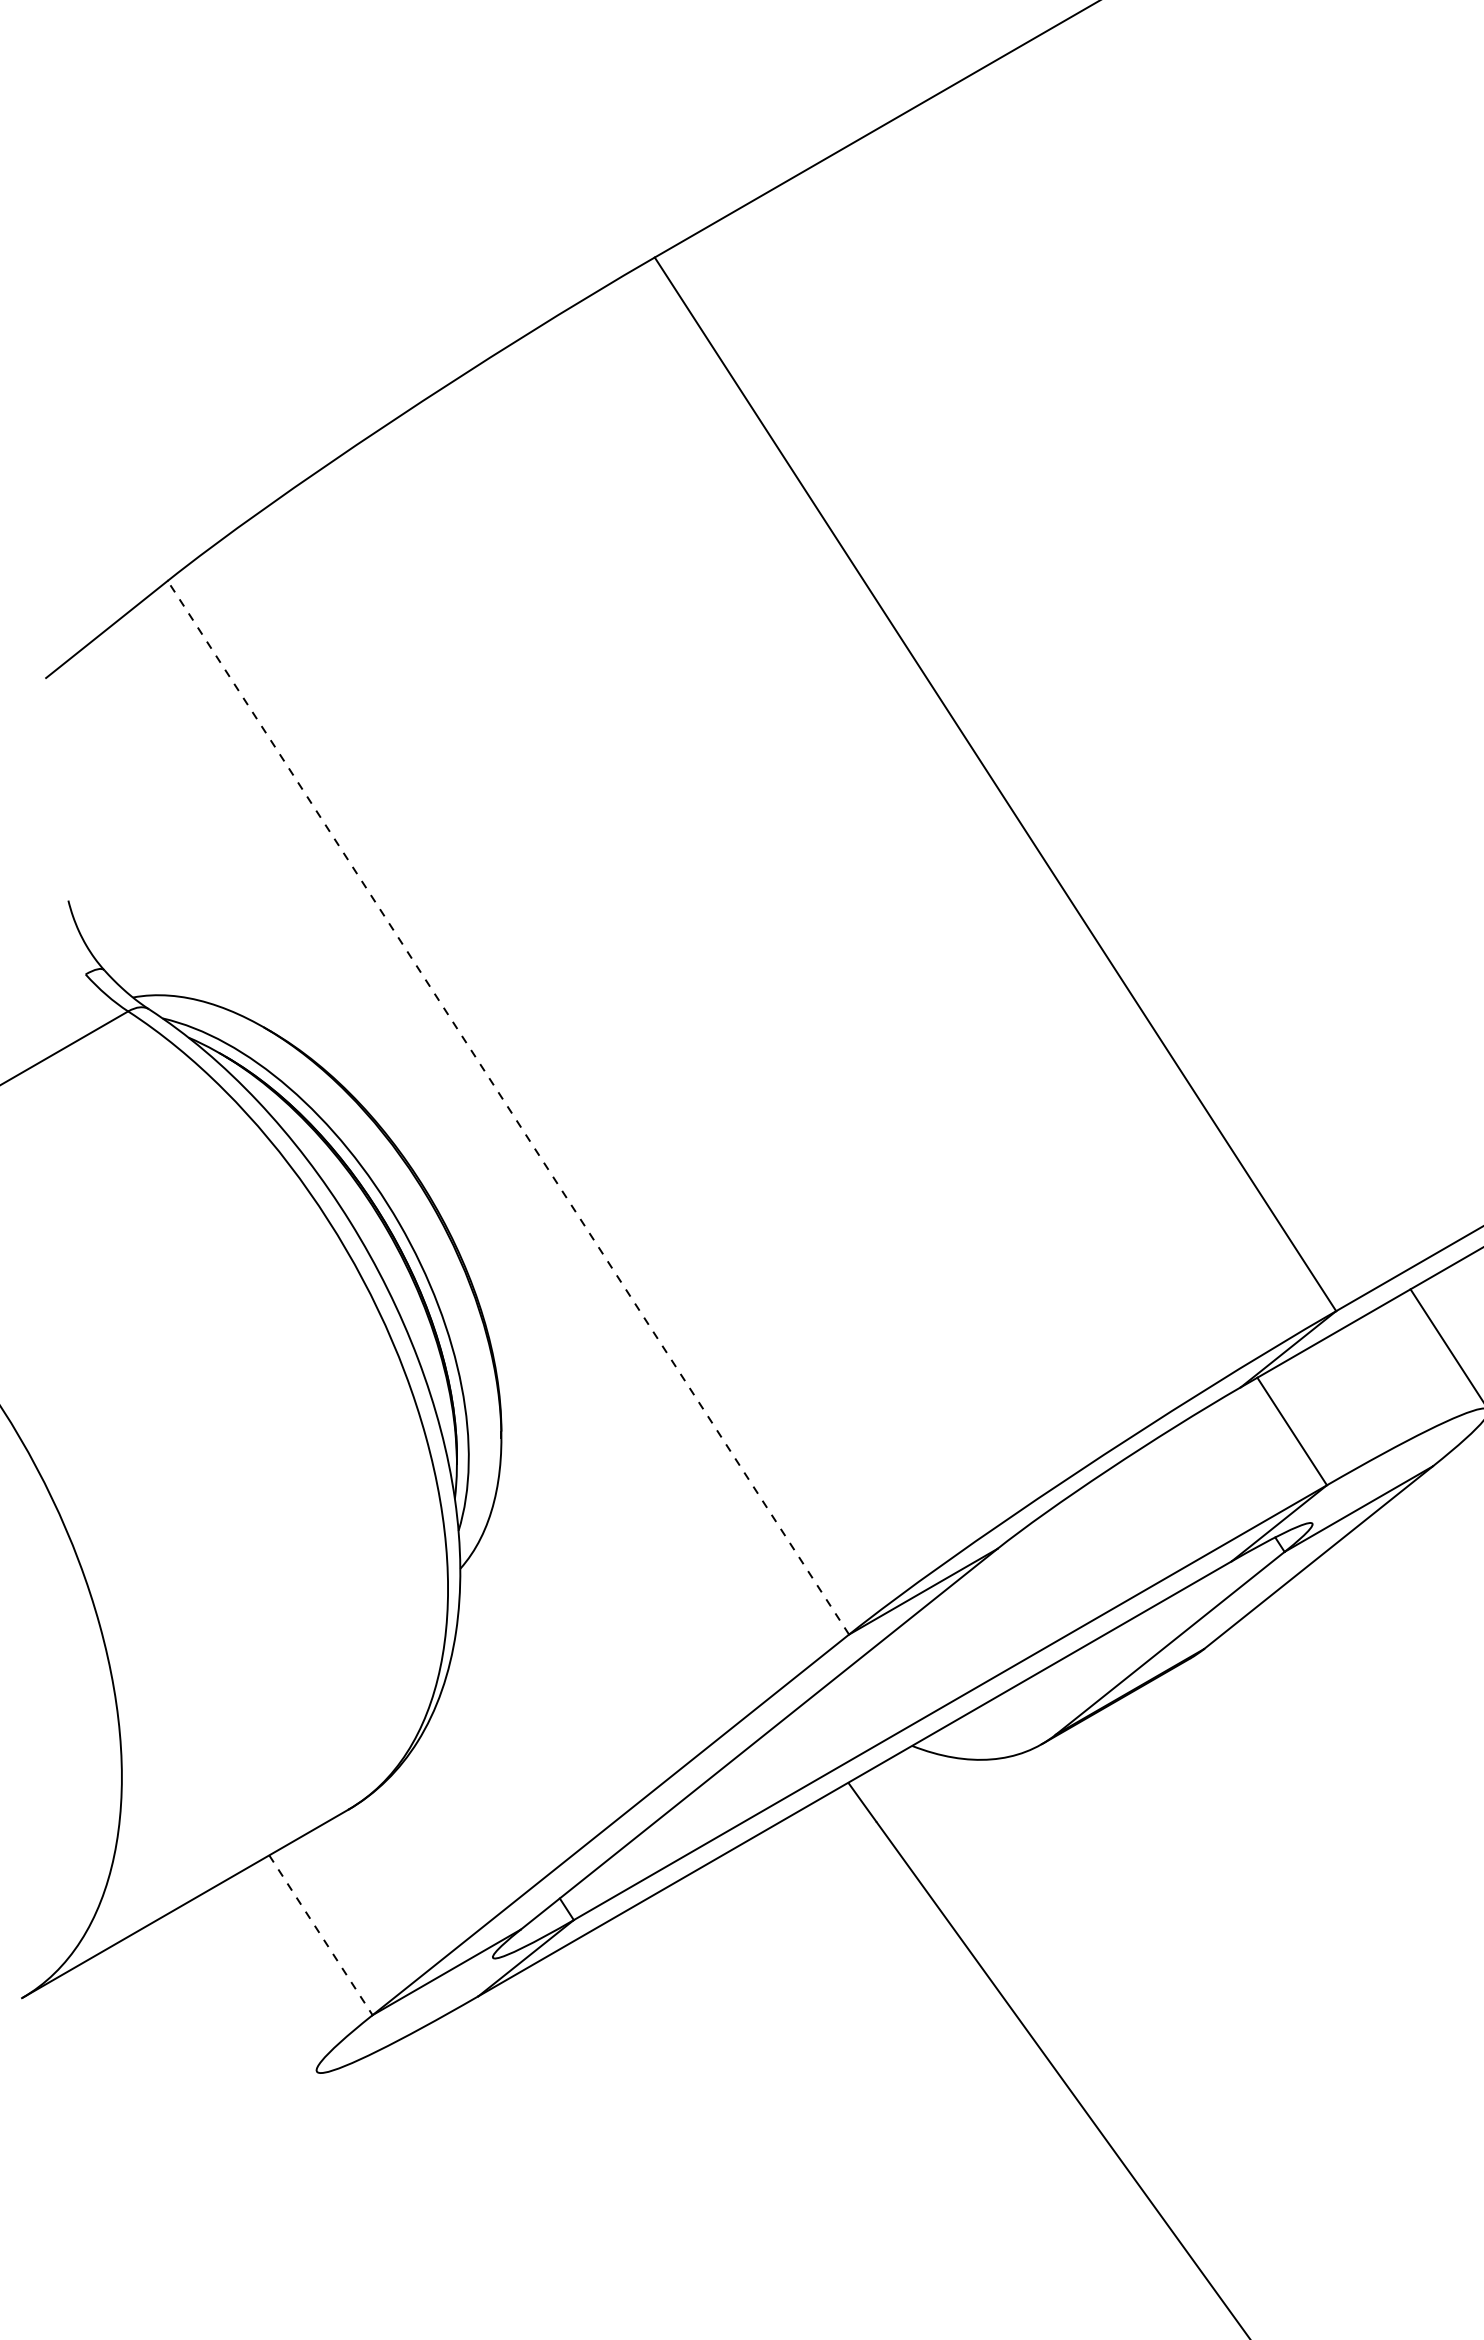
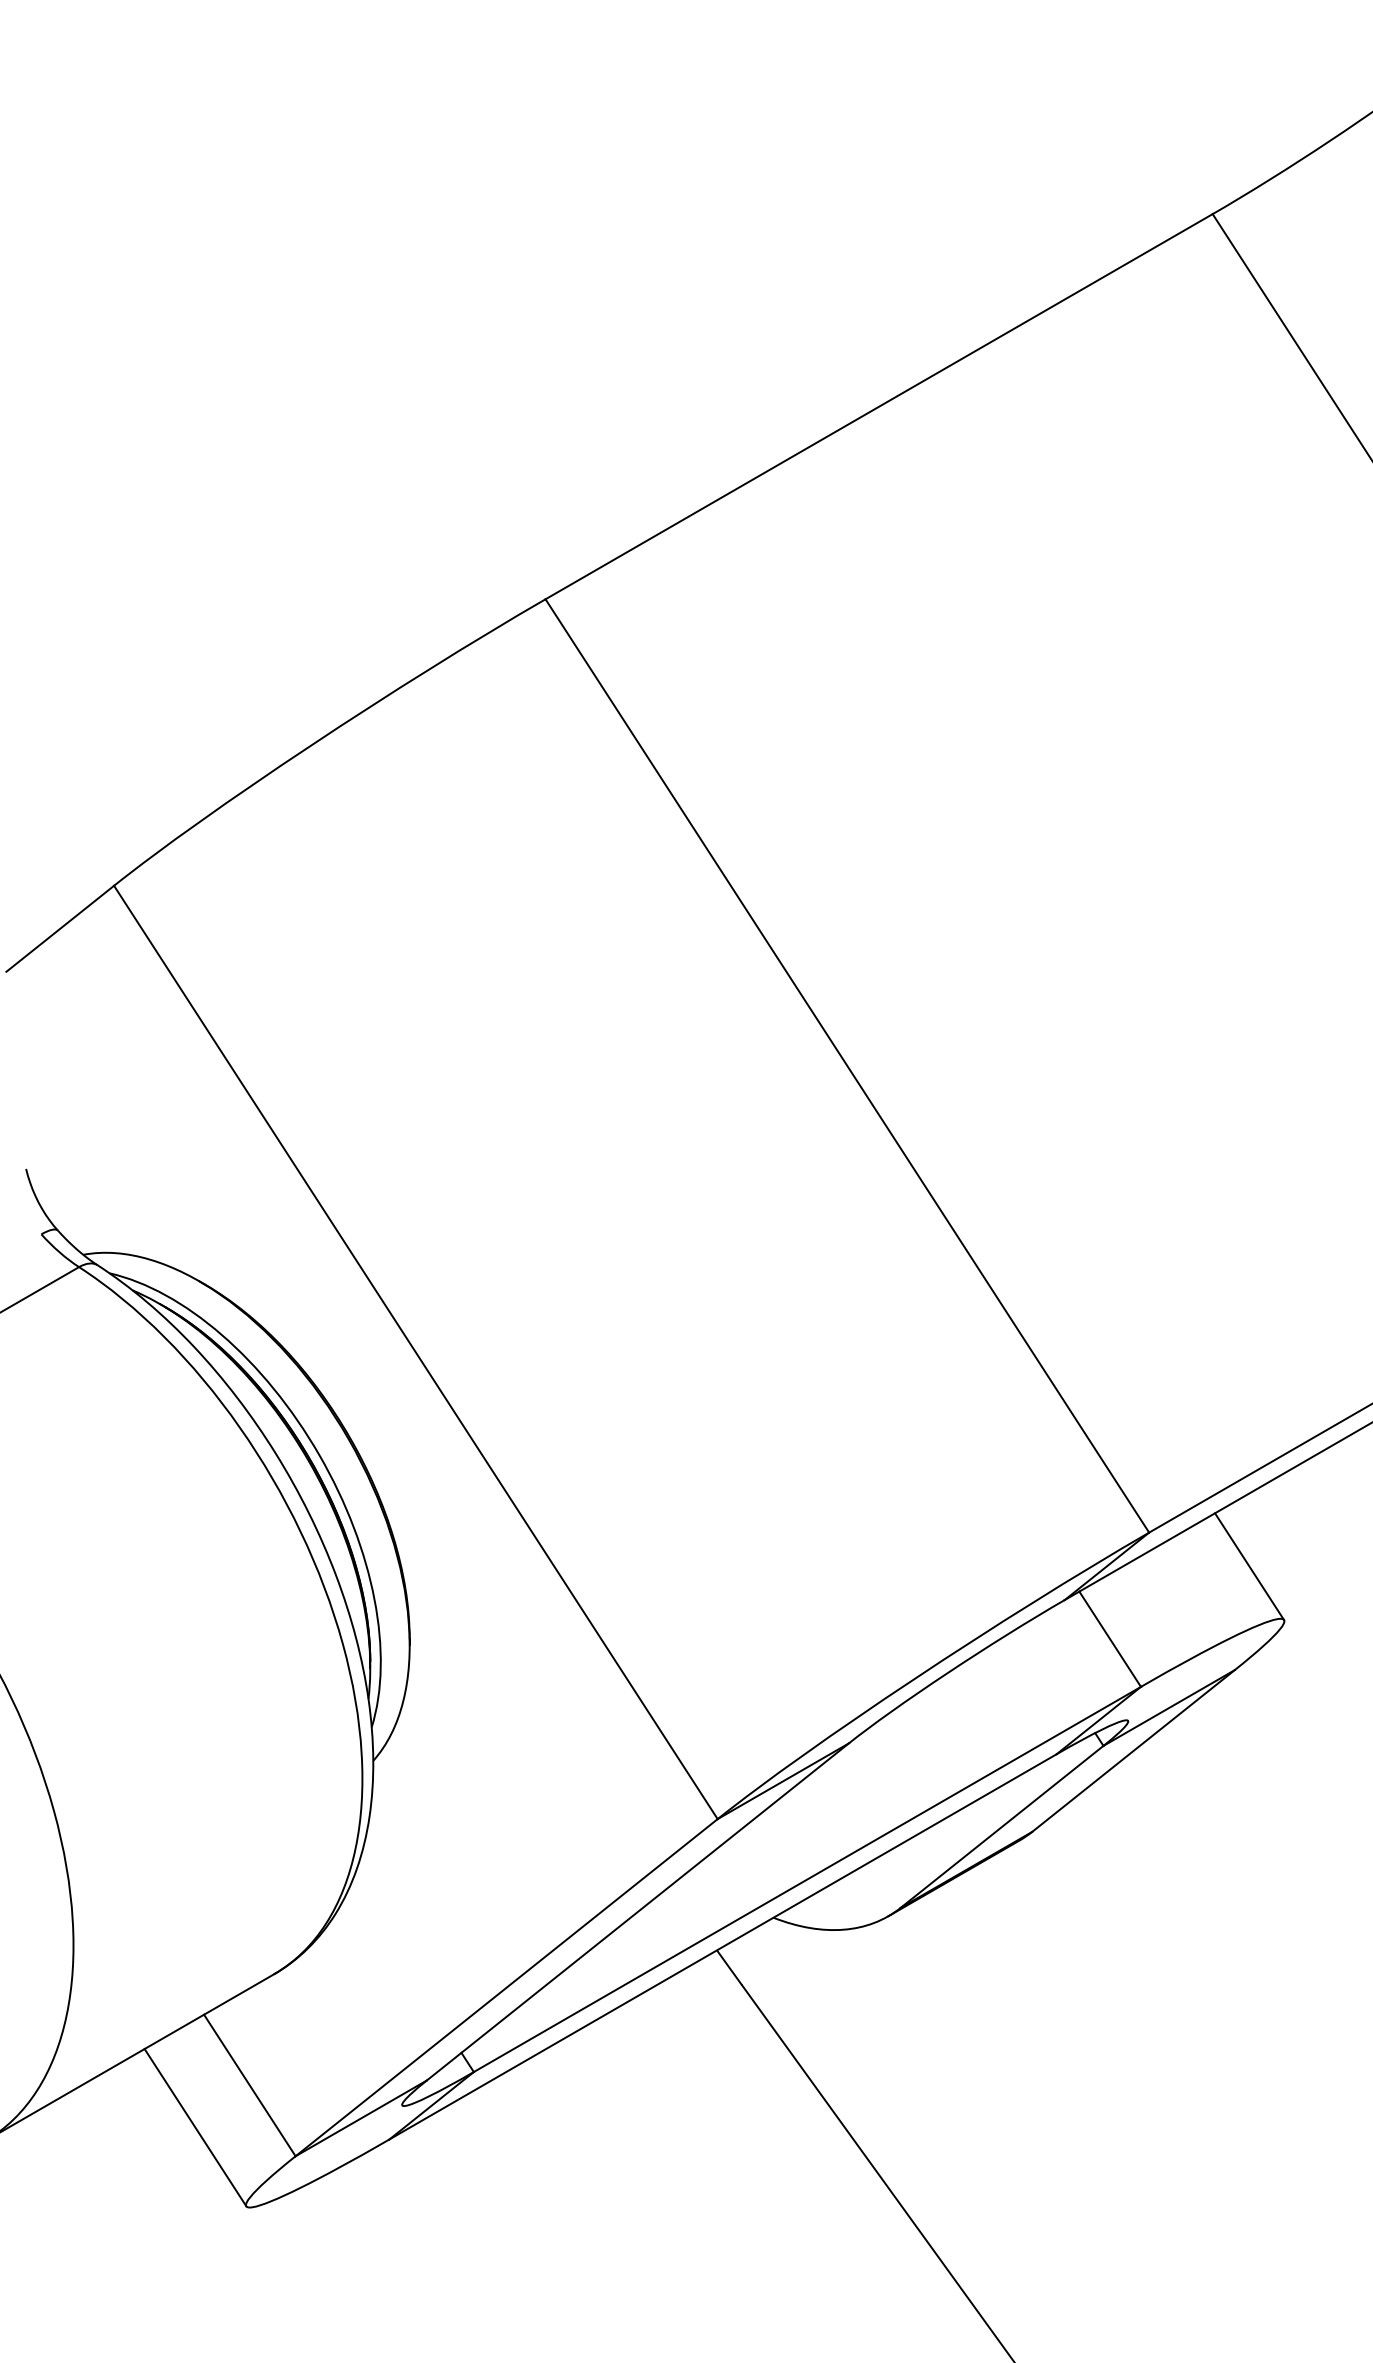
line: (507, 1107) -> (415, 1352), dashed -> solid
line: (321, 1935) -> (250, 2085), dashed -> solid
line: (259, 1982) -> (195, 2127), added

